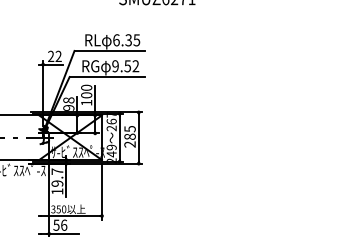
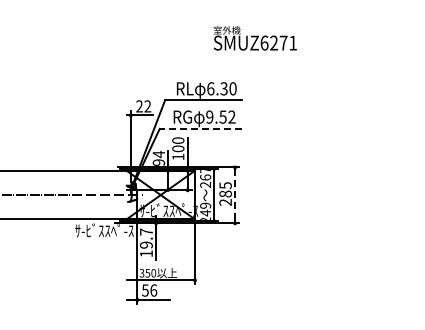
text: (136, 40) -> (232, 88), 6.35 -> 6.30
line: (107, 76) -> (200, 128), solid -> dashed
text: (68, 100) -> (158, 154), 98 -> 94
line: (139, 138) -> (235, 195), solid -> dashed

